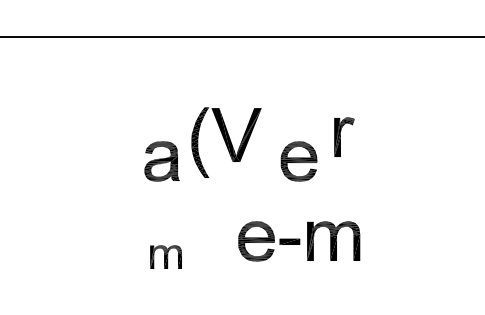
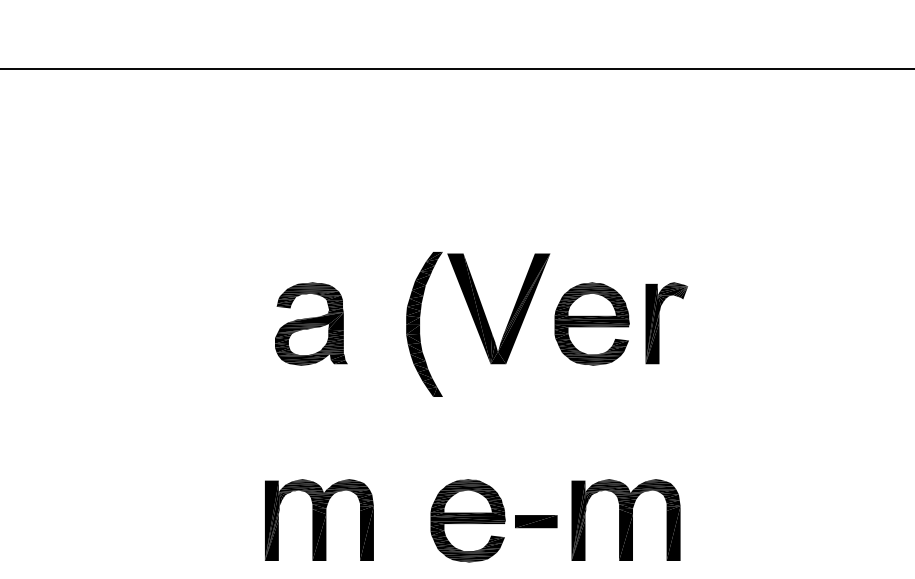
part: (344, 136) -> (666, 322), moved
part: (226, 142) -> (478, 324), moved
part: (299, 241) -> (555, 520), moved
part: (165, 256) -> (318, 518), size x1.67

